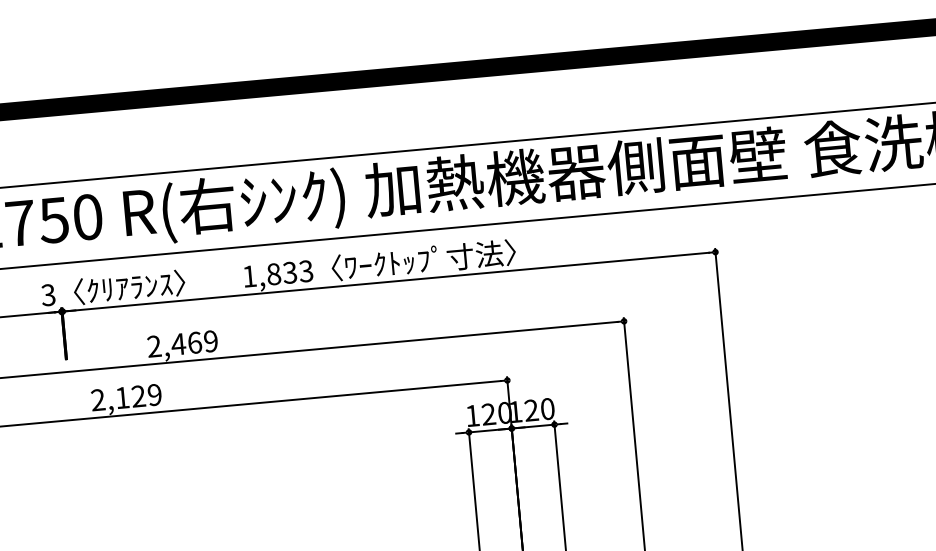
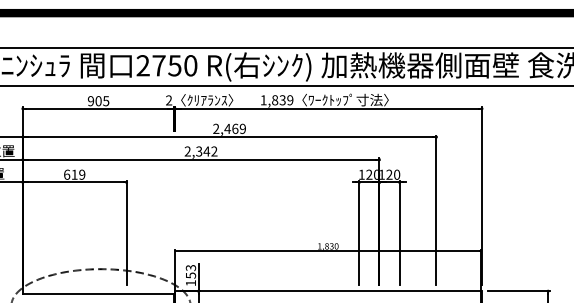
text: (306, 271) -> (290, 100), 1,833 -> 1,839
text: (49, 295) -> (169, 100), 3 -> 2
text: (137, 396) -> (206, 151), 2,129 -> 2,342

